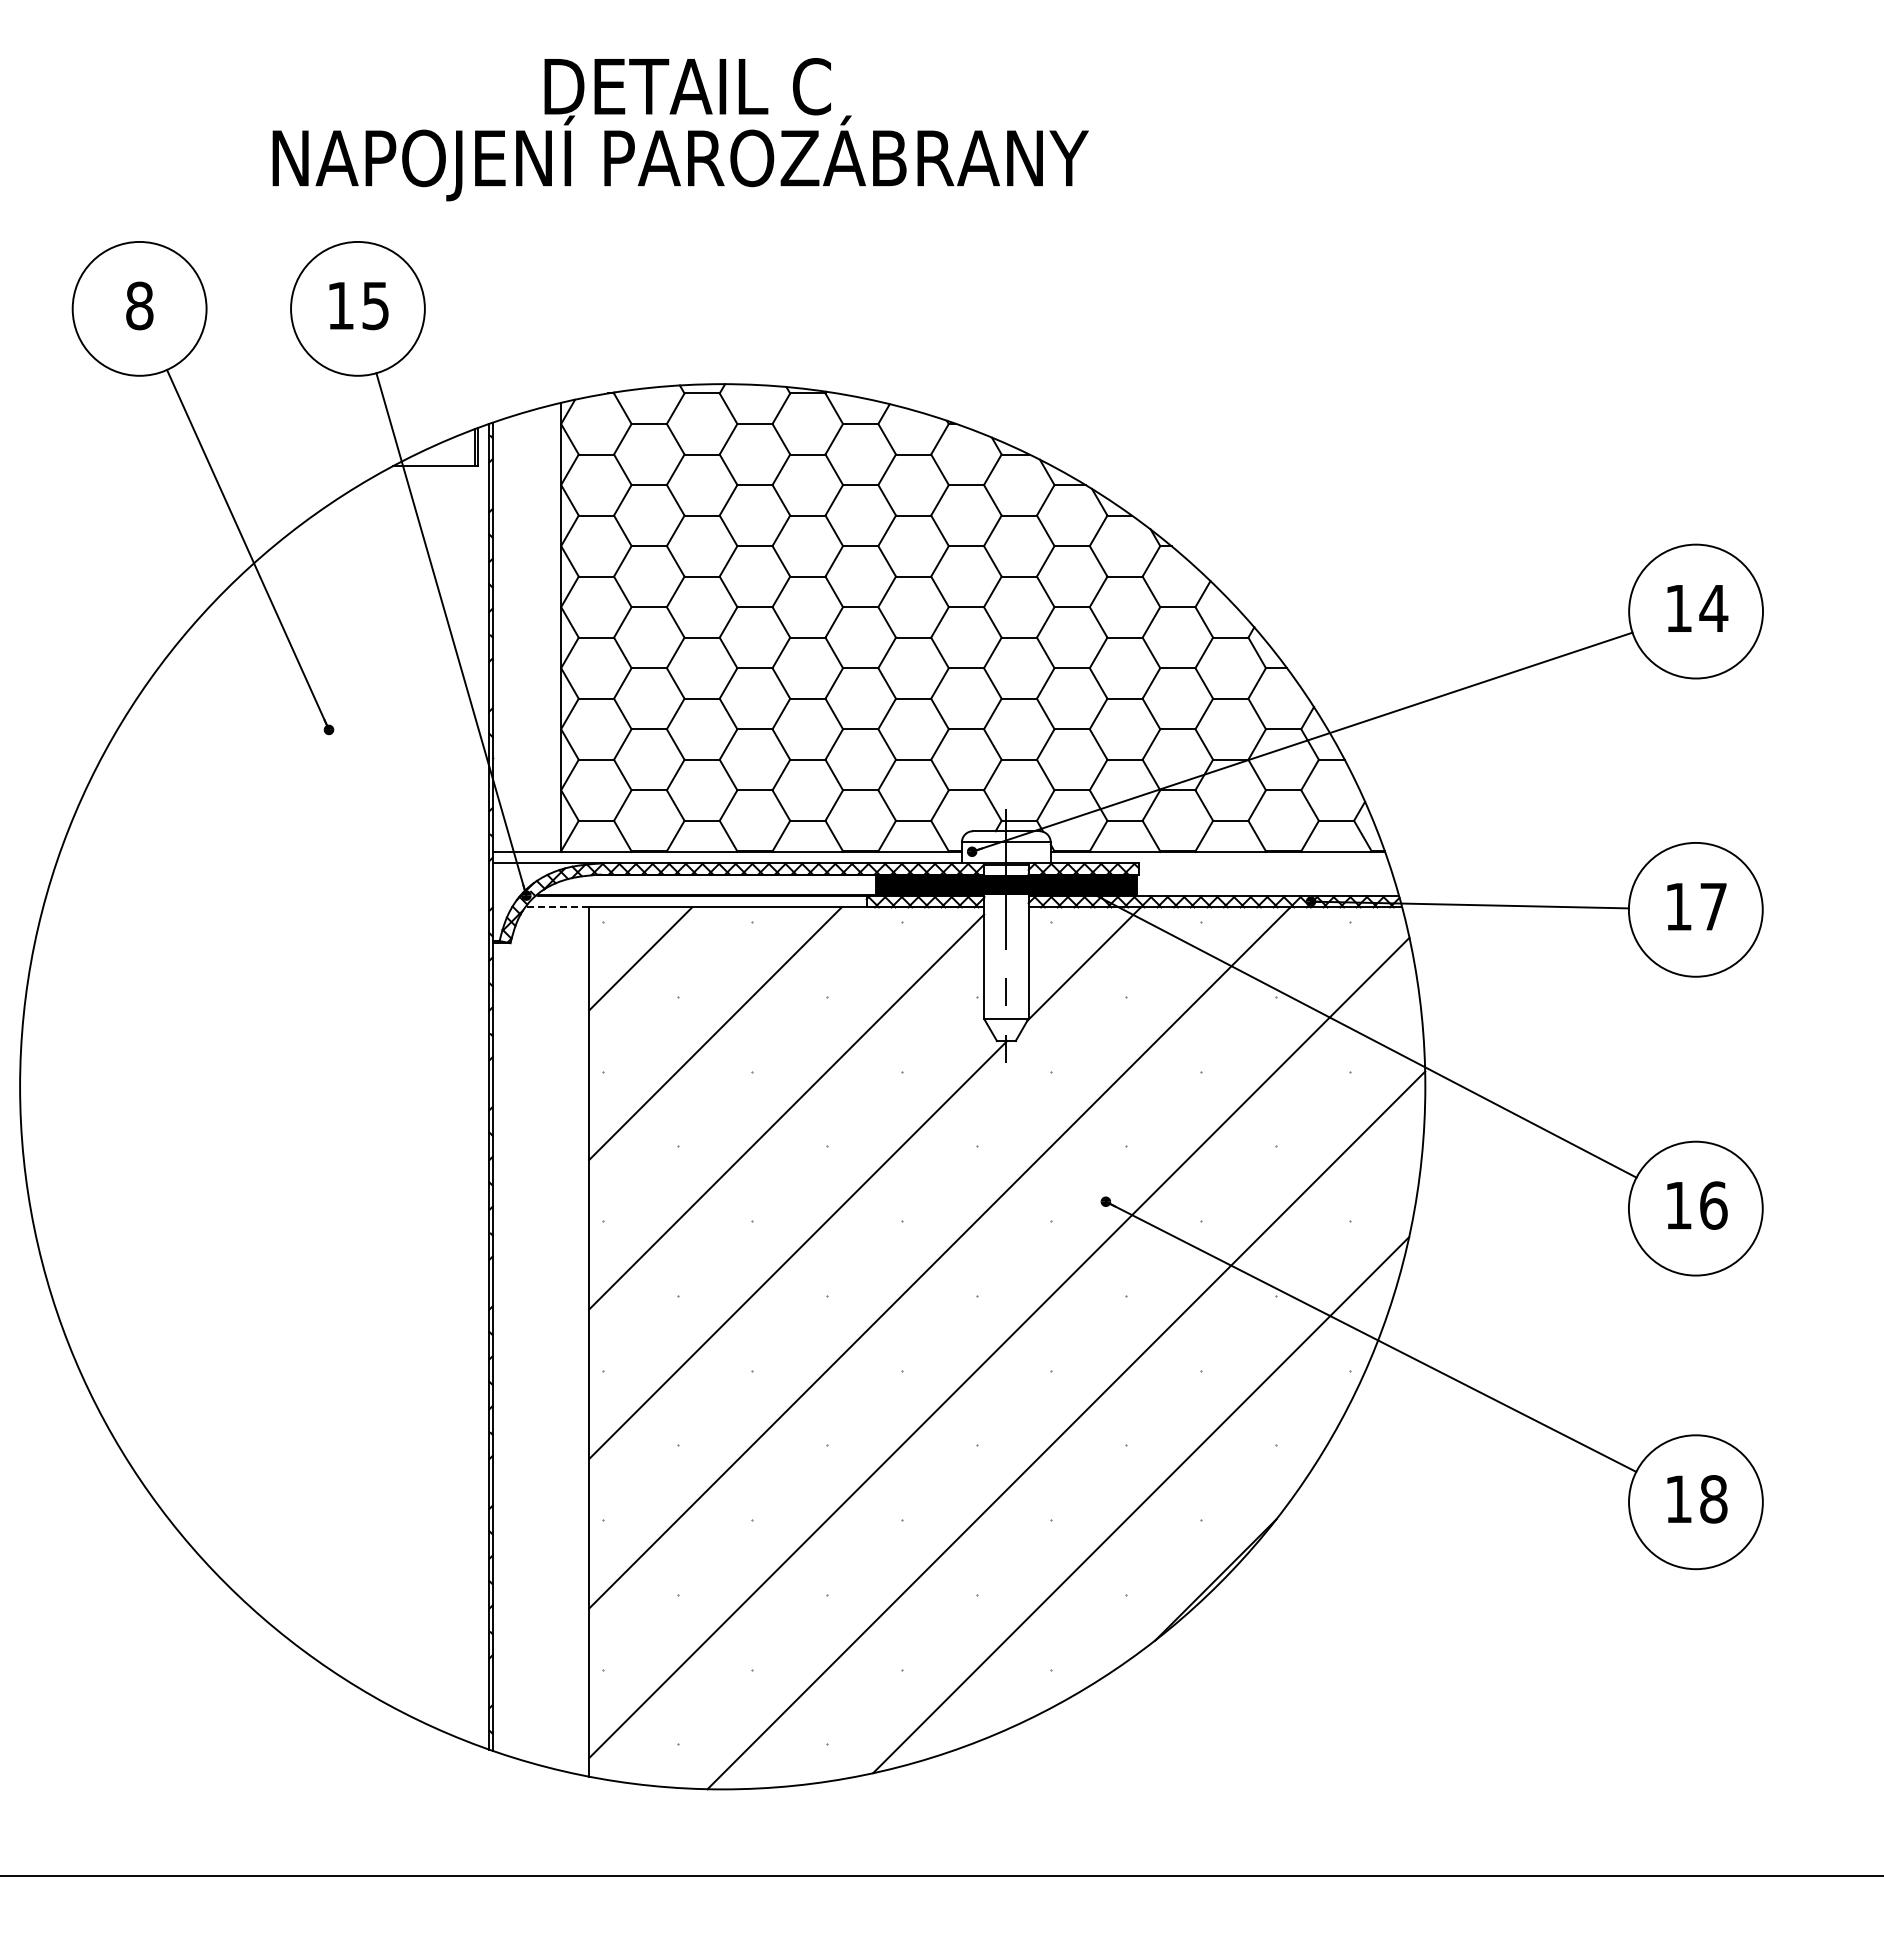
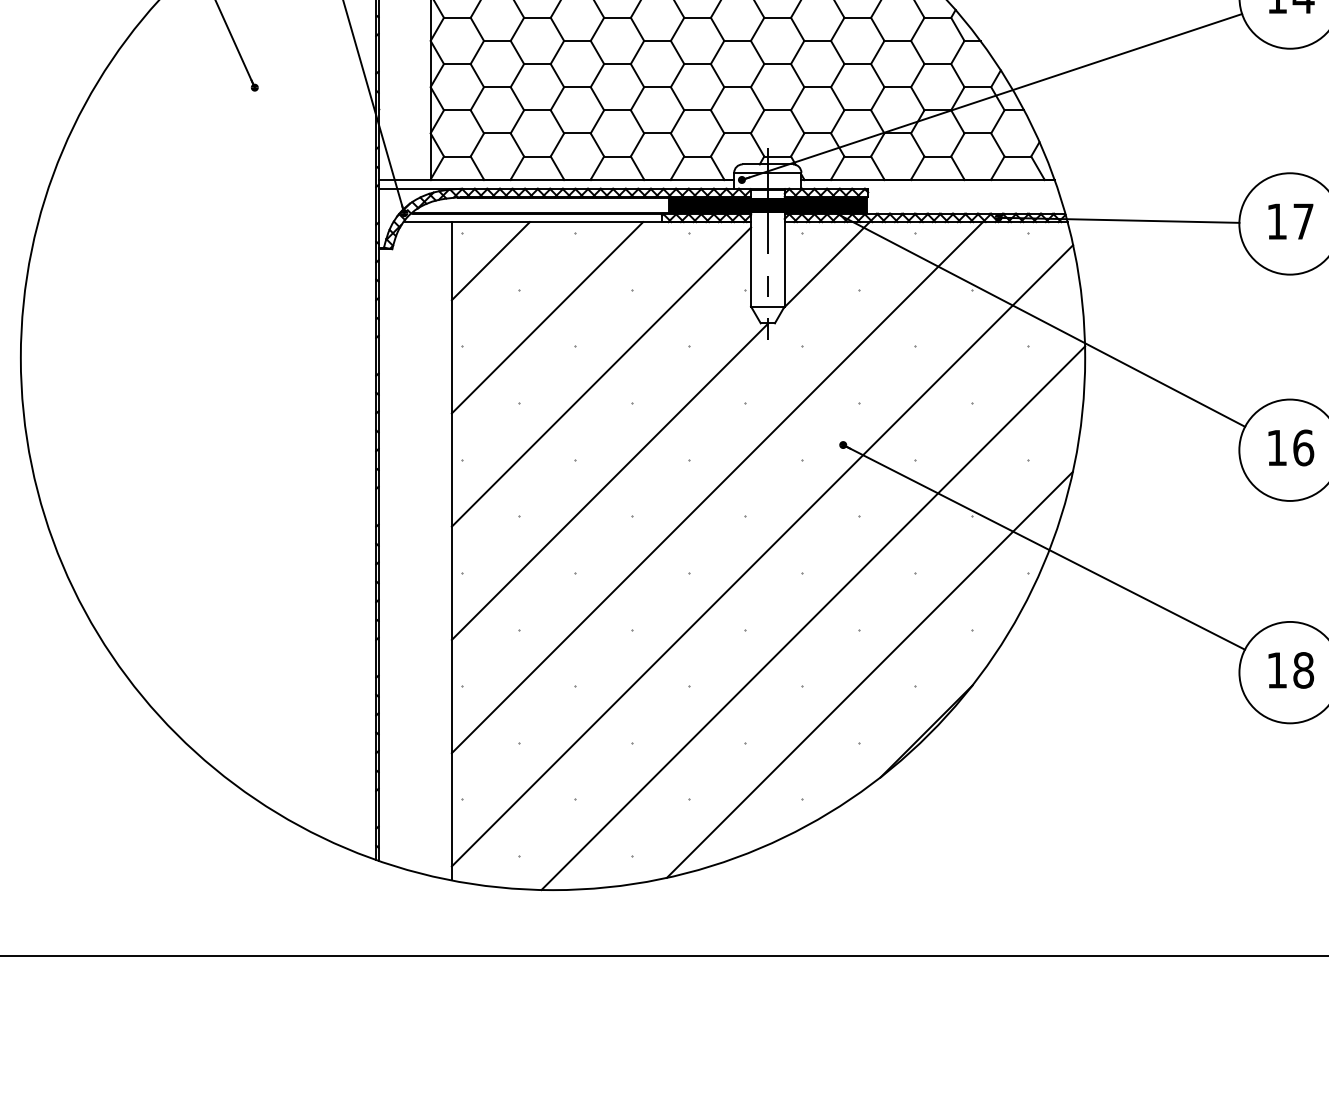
line: (557, 907) -> (427, 222), dashed -> solid

